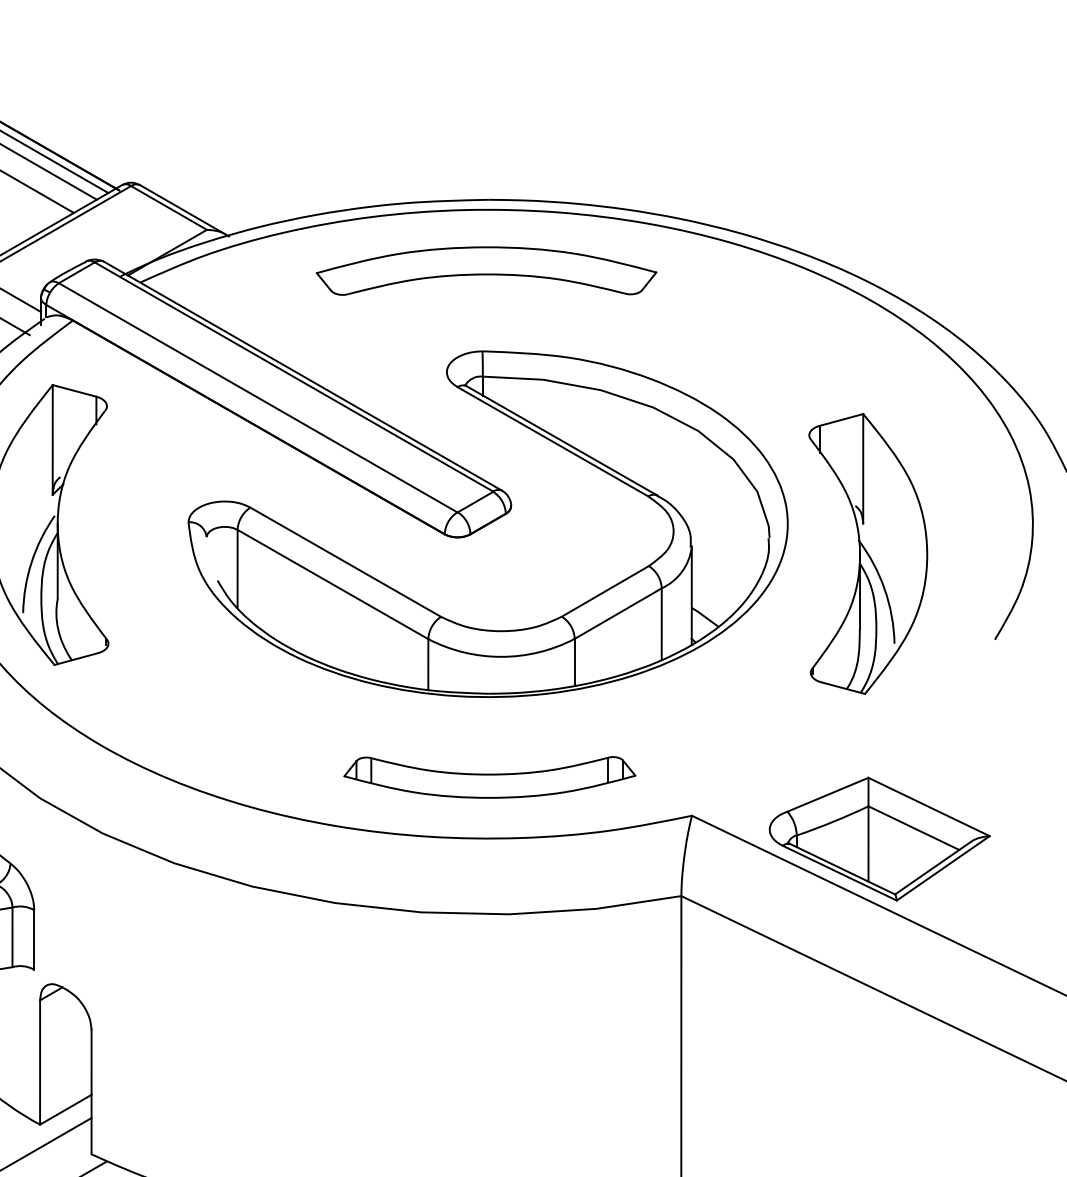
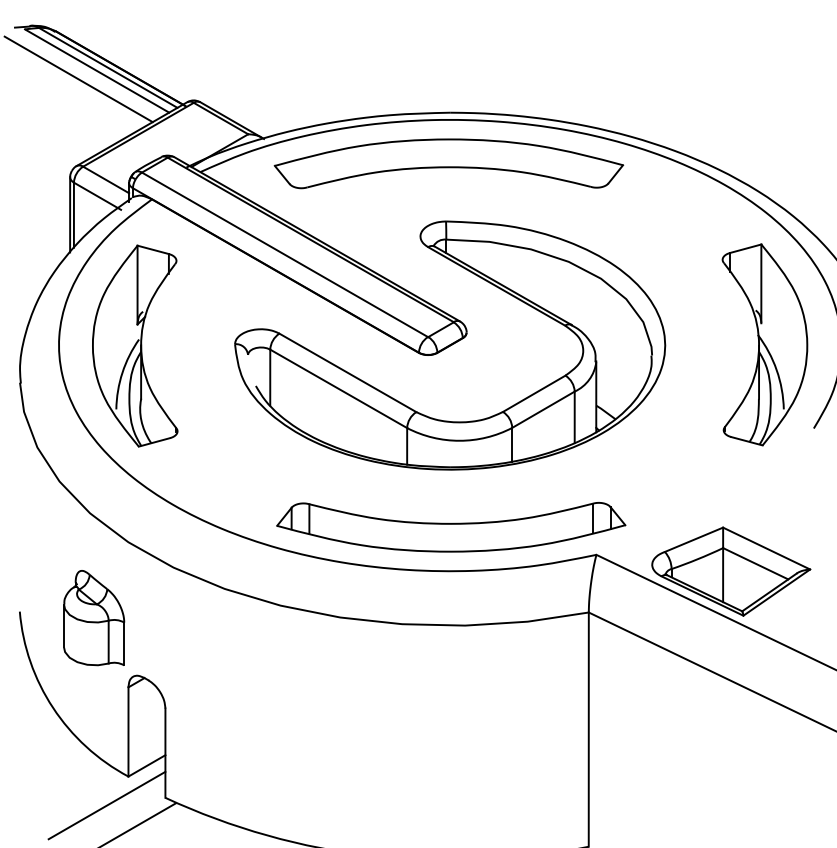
part: (485, 270) -> (448, 163), size x1.43
part: (867, 553) -> (764, 344), moved
part: (490, 777) -> (451, 527), size x1.67

